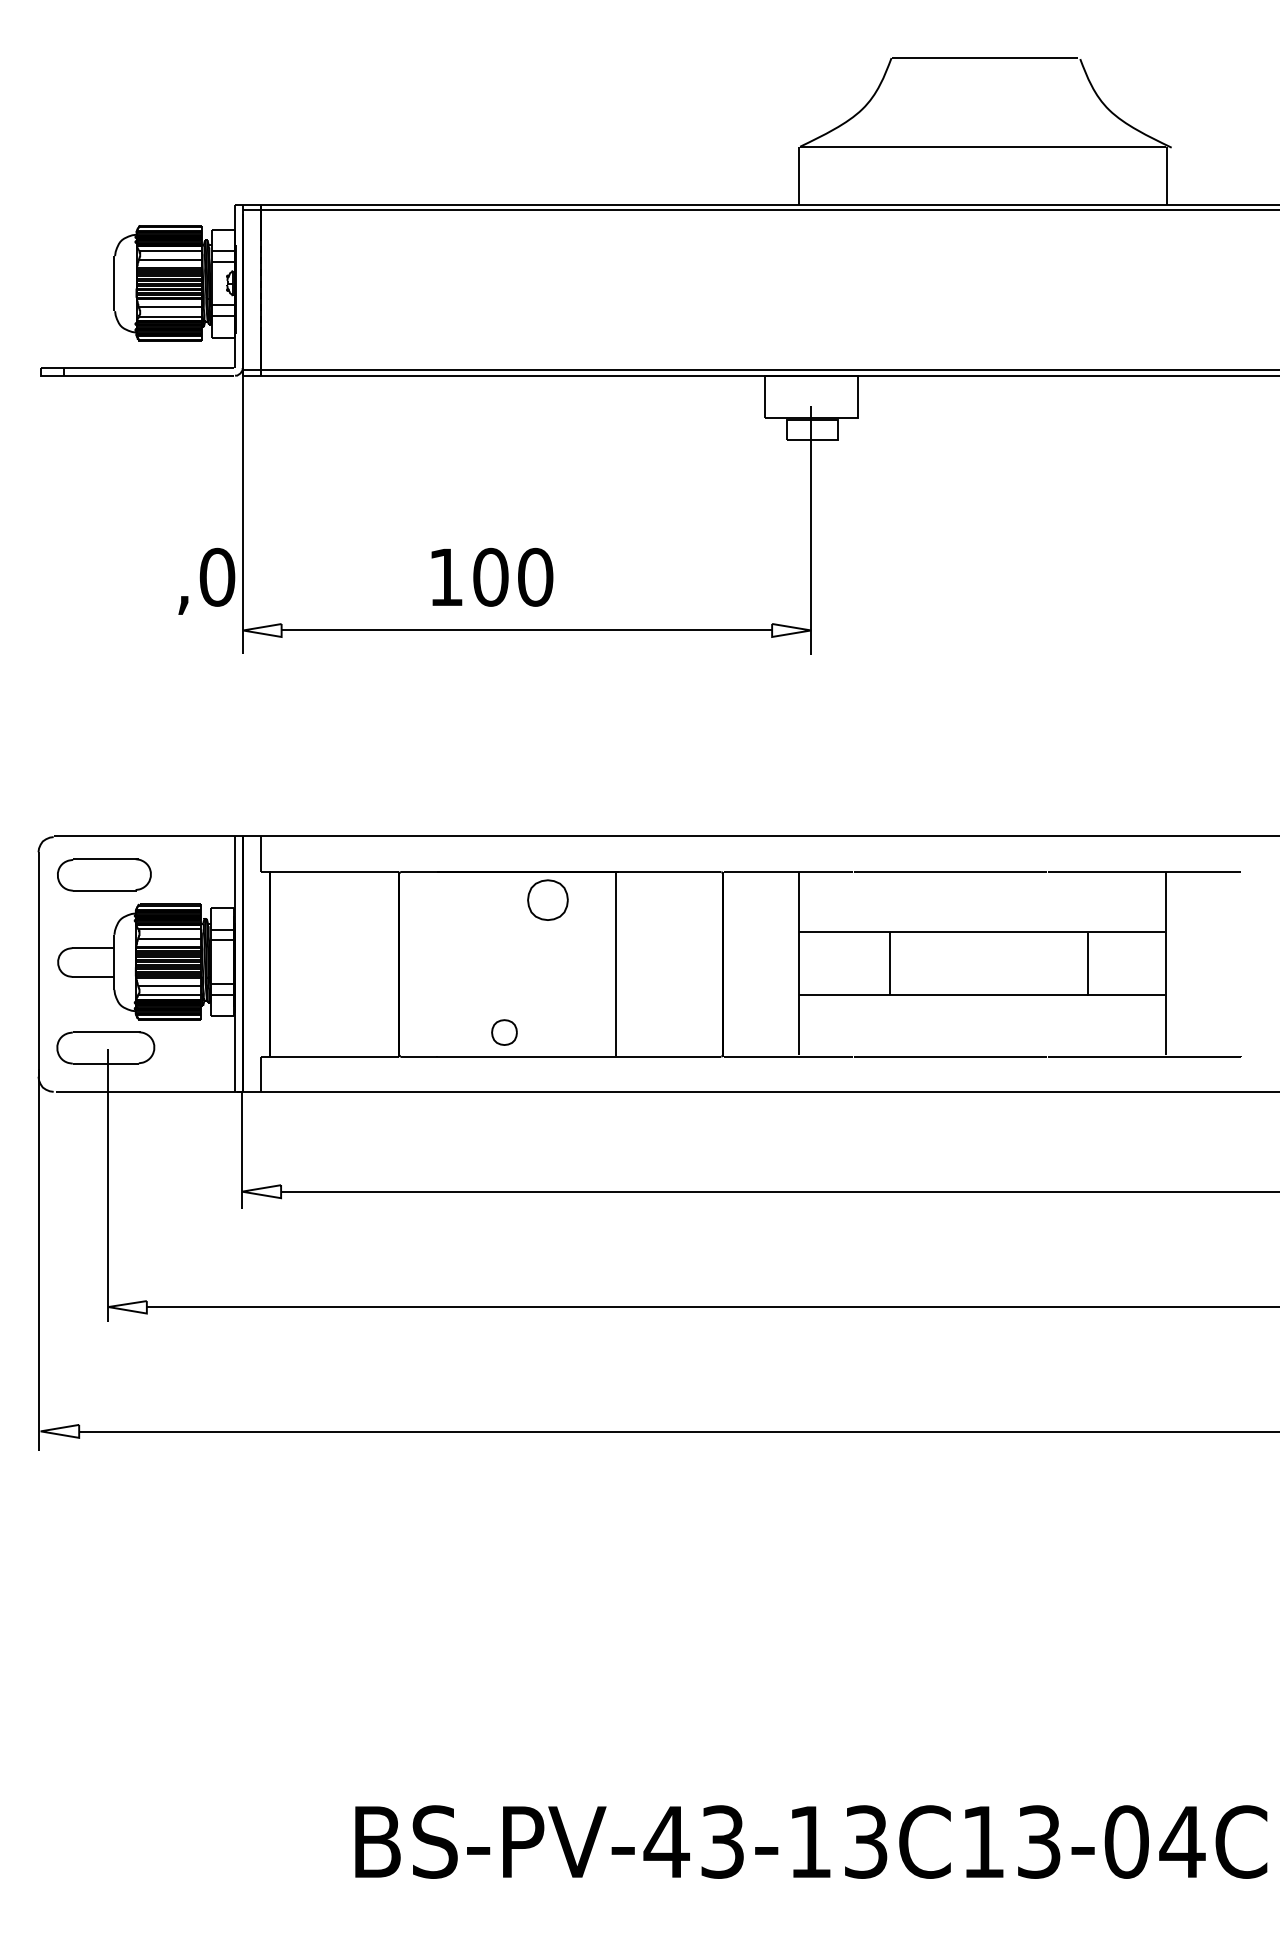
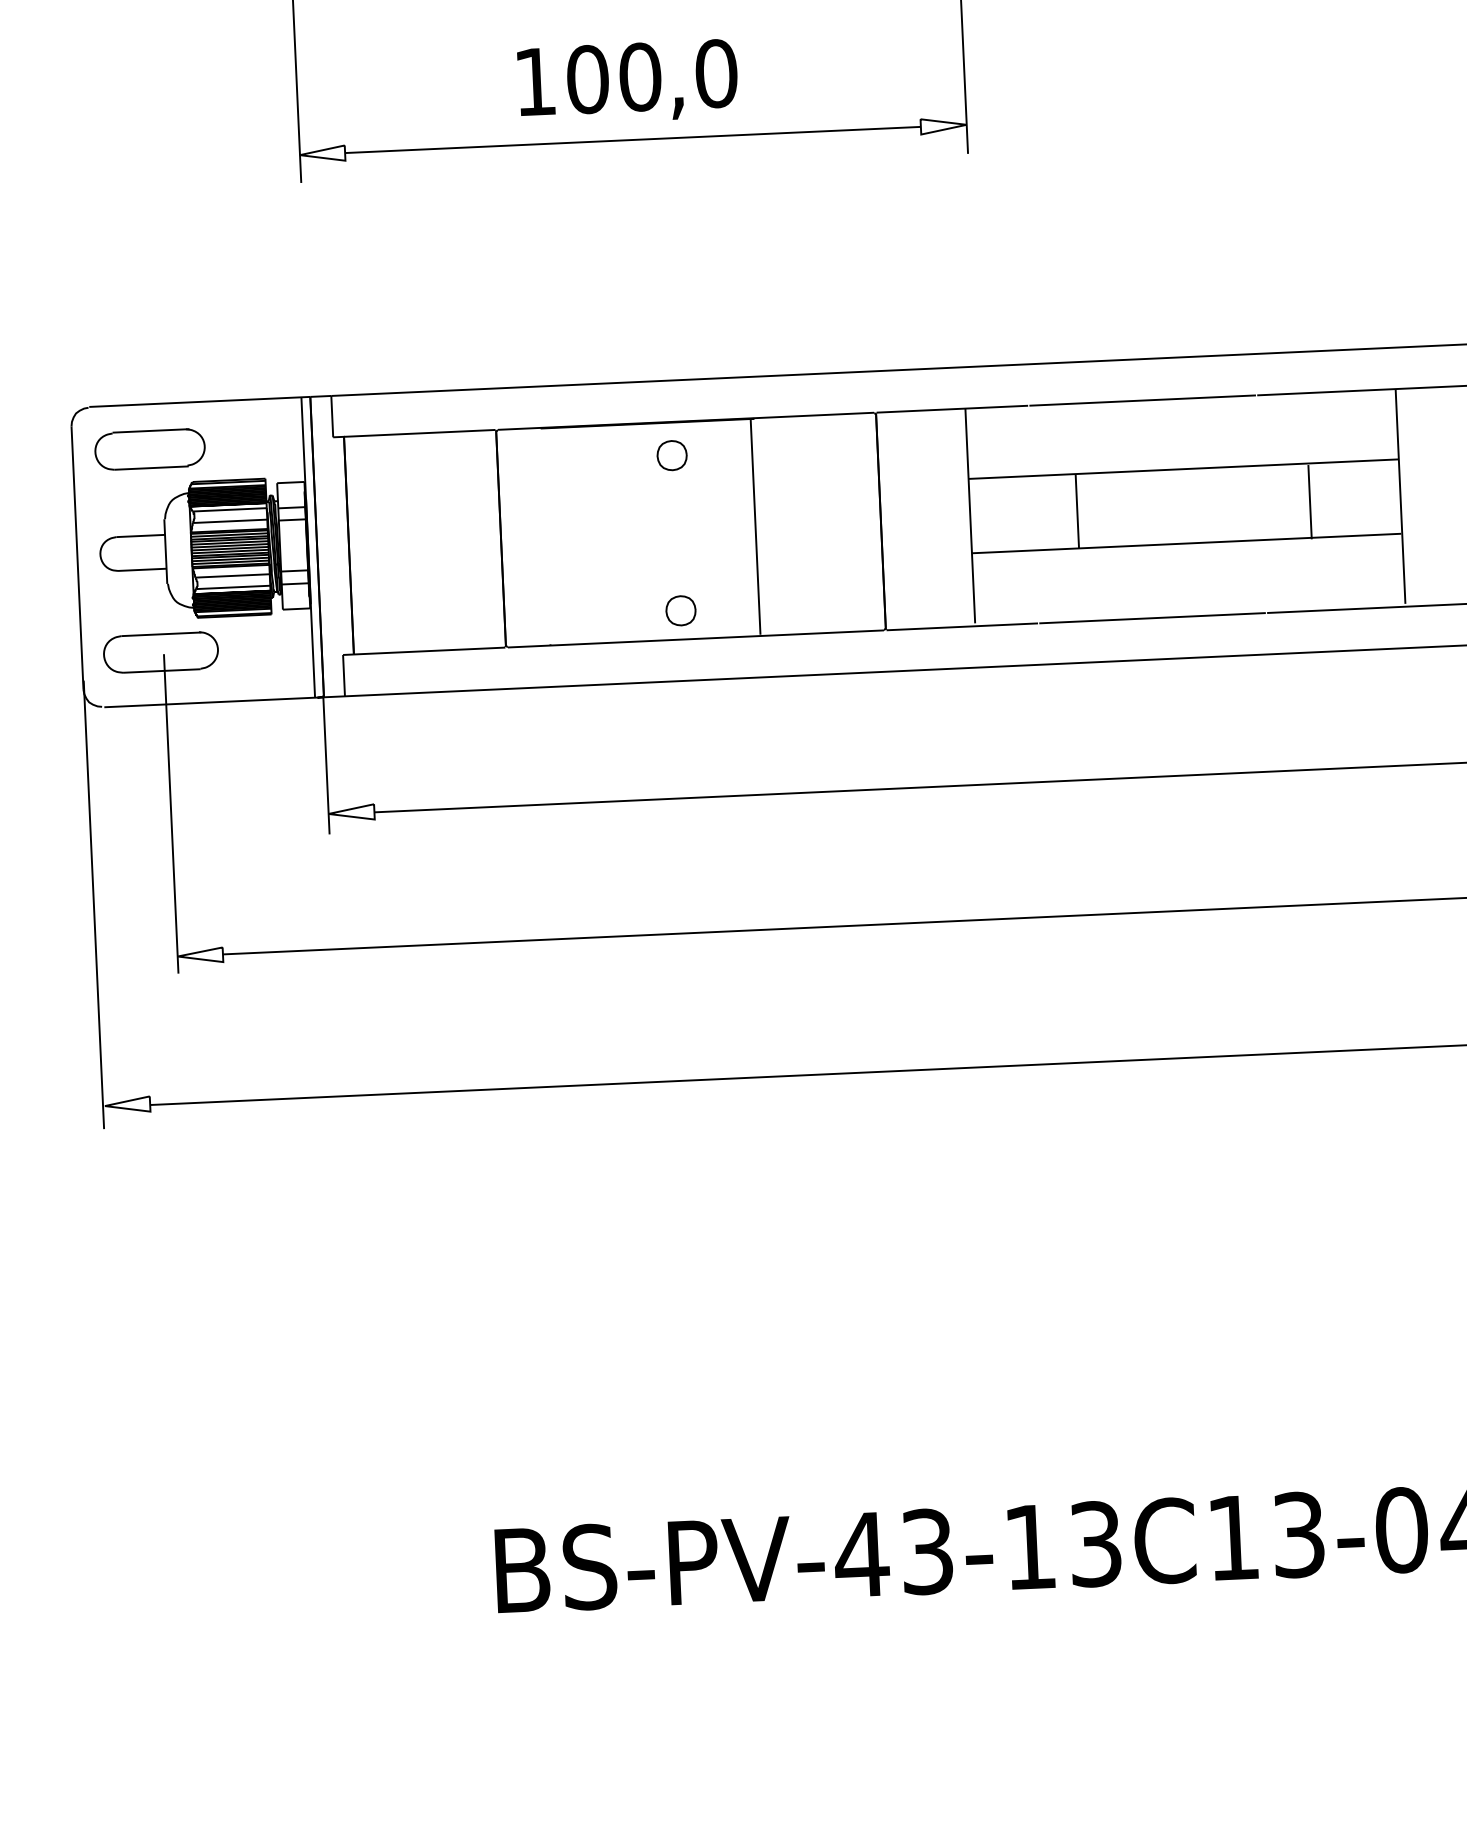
text: (206, 580) -> (703, 77), moved
part: (547, 900) -> (671, 455), size x0.62
part: (504, 1032) -> (680, 610), moved

